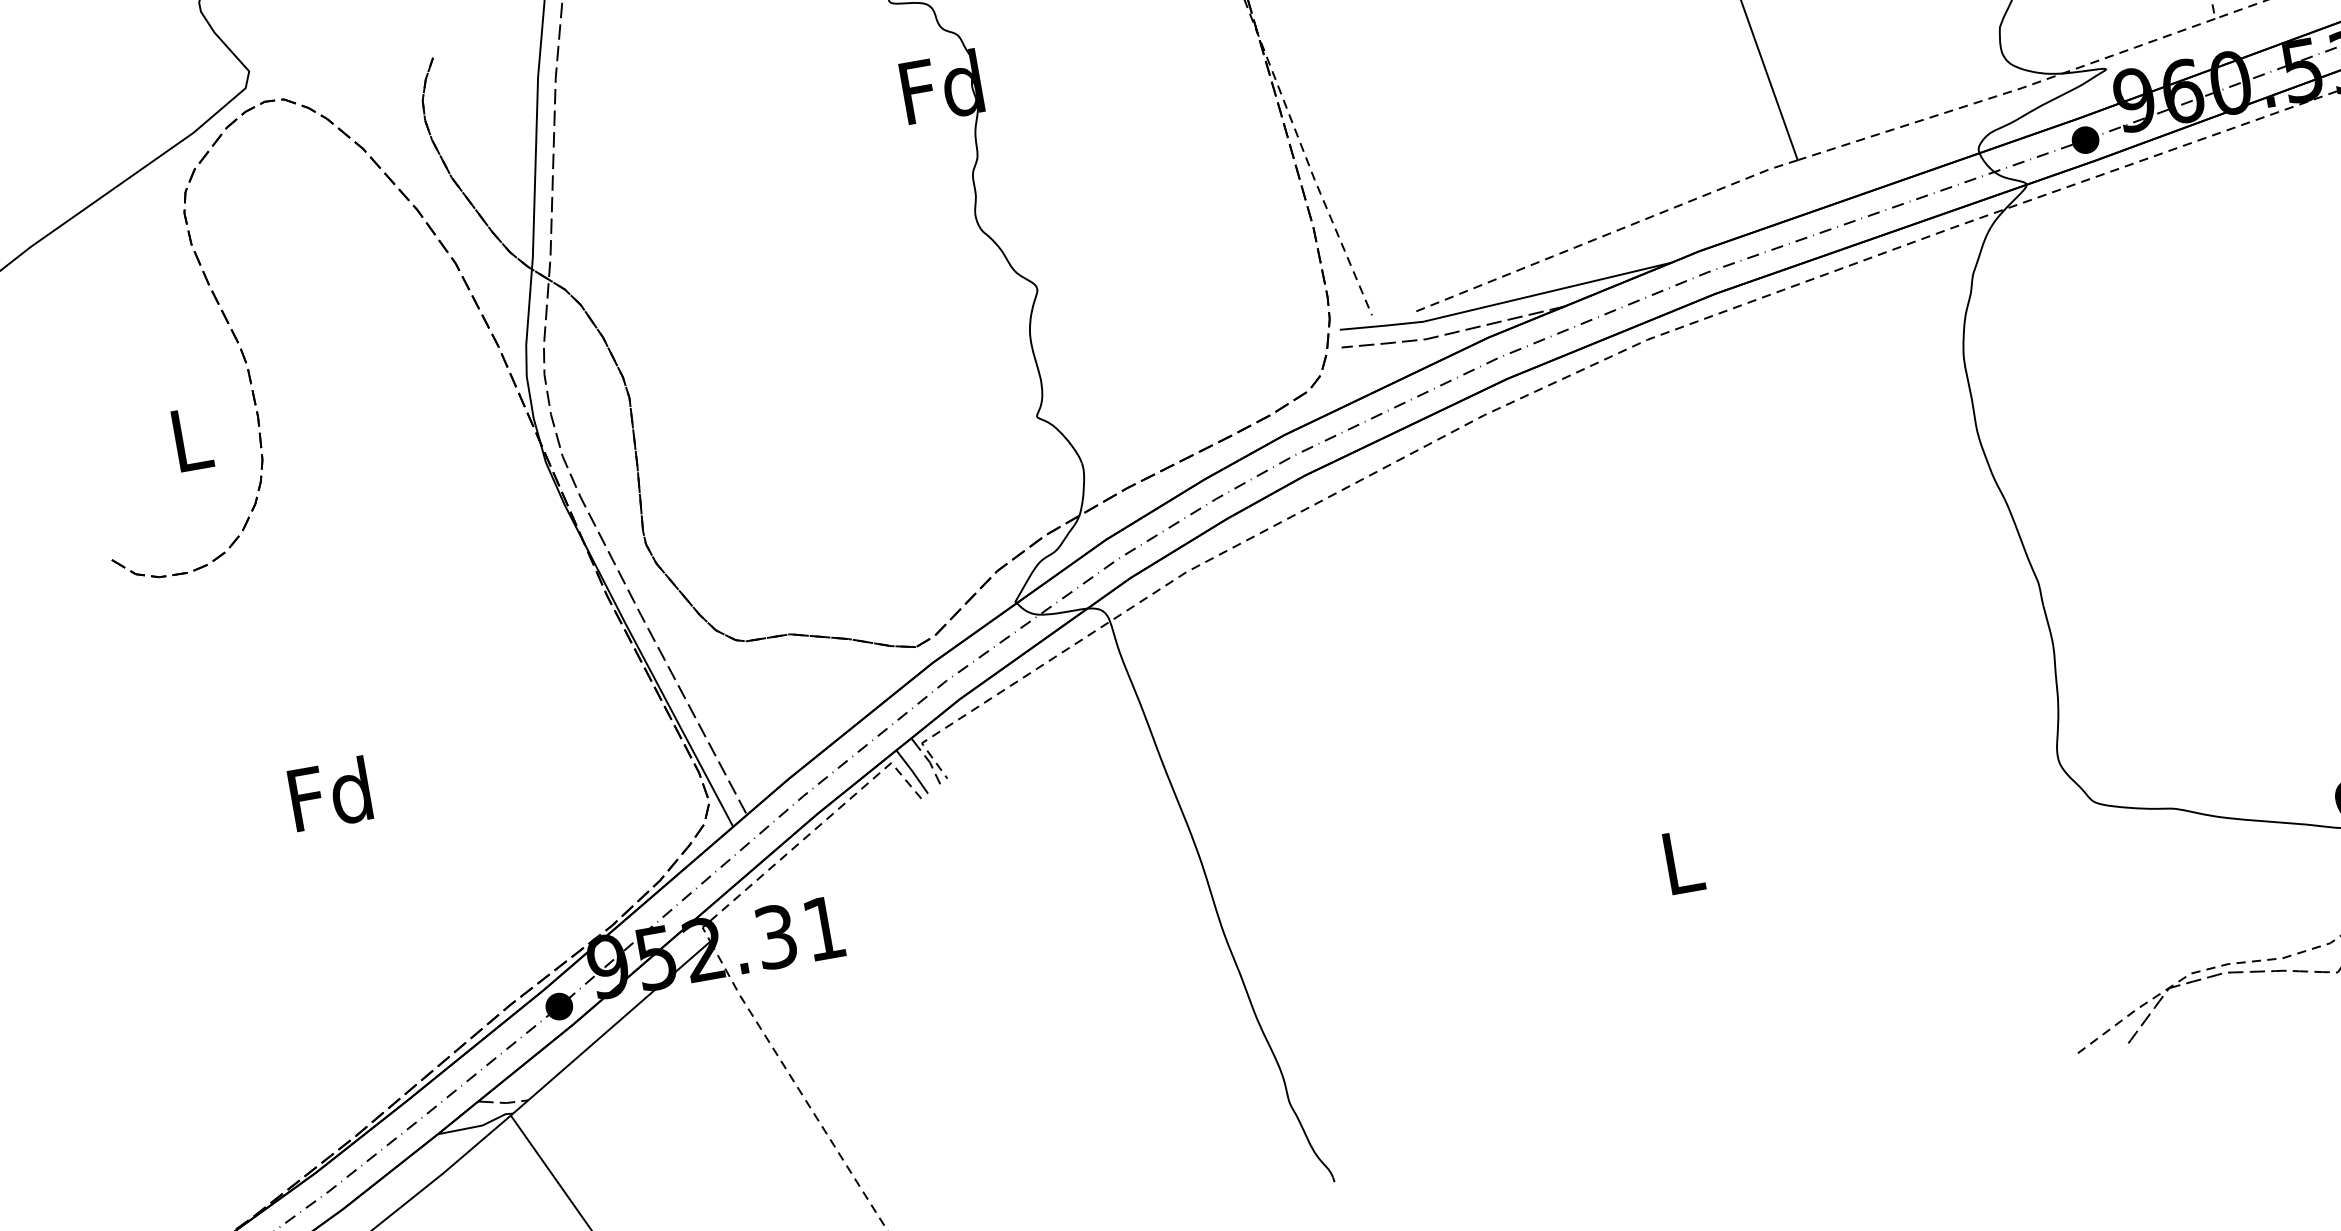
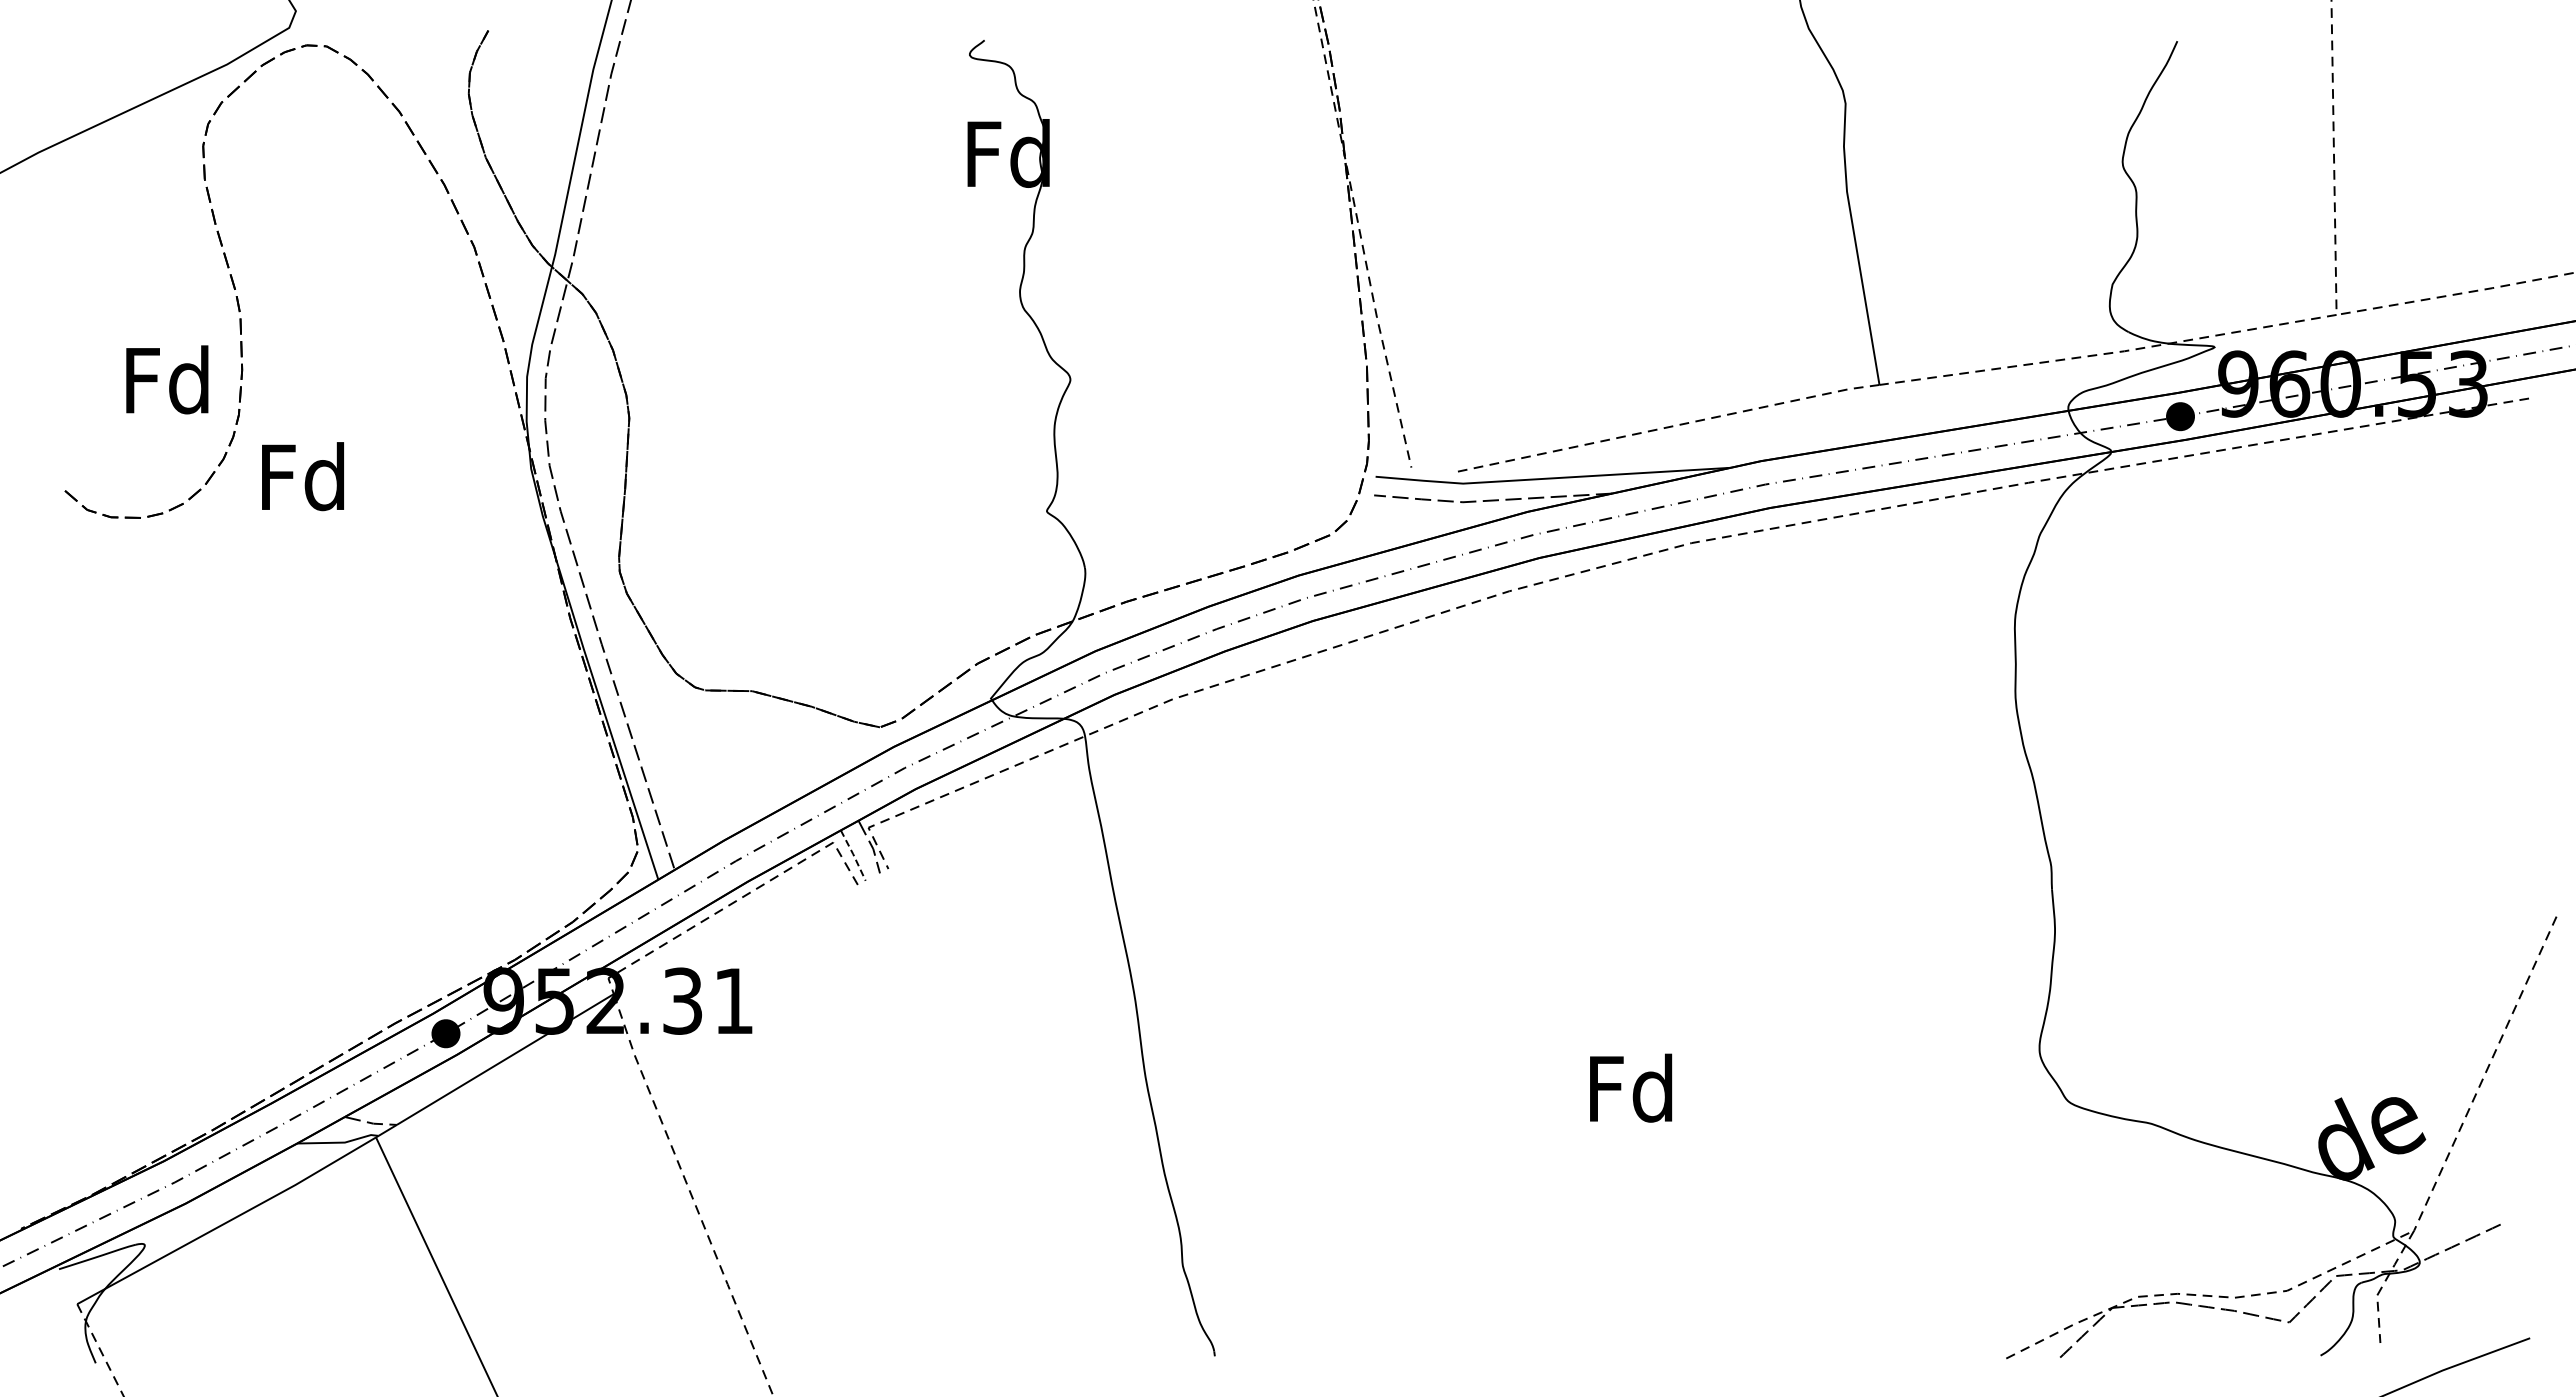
text: (189, 438) -> (167, 379), L -> Fd
line: (912, 770) -> (853, 854), solid -> dashed
text: (329, 794) -> (302, 476), moved
text: (1681, 860) -> (1631, 1087), L -> Fd

